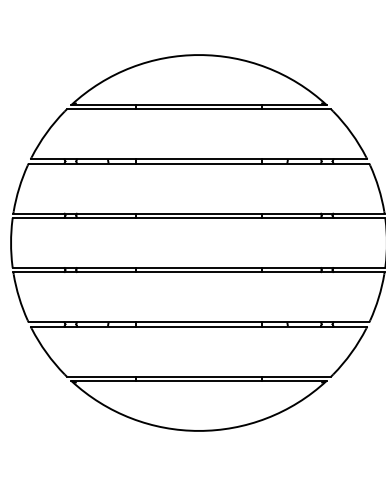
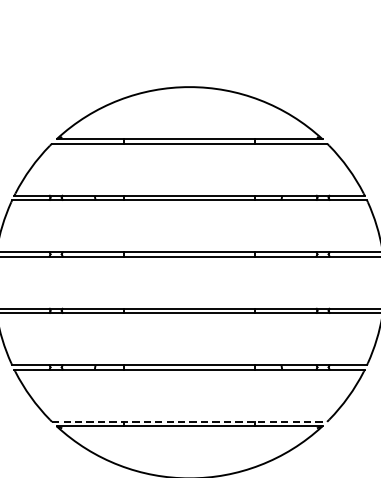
line: (199, 376) -> (190, 421), solid -> dashed

